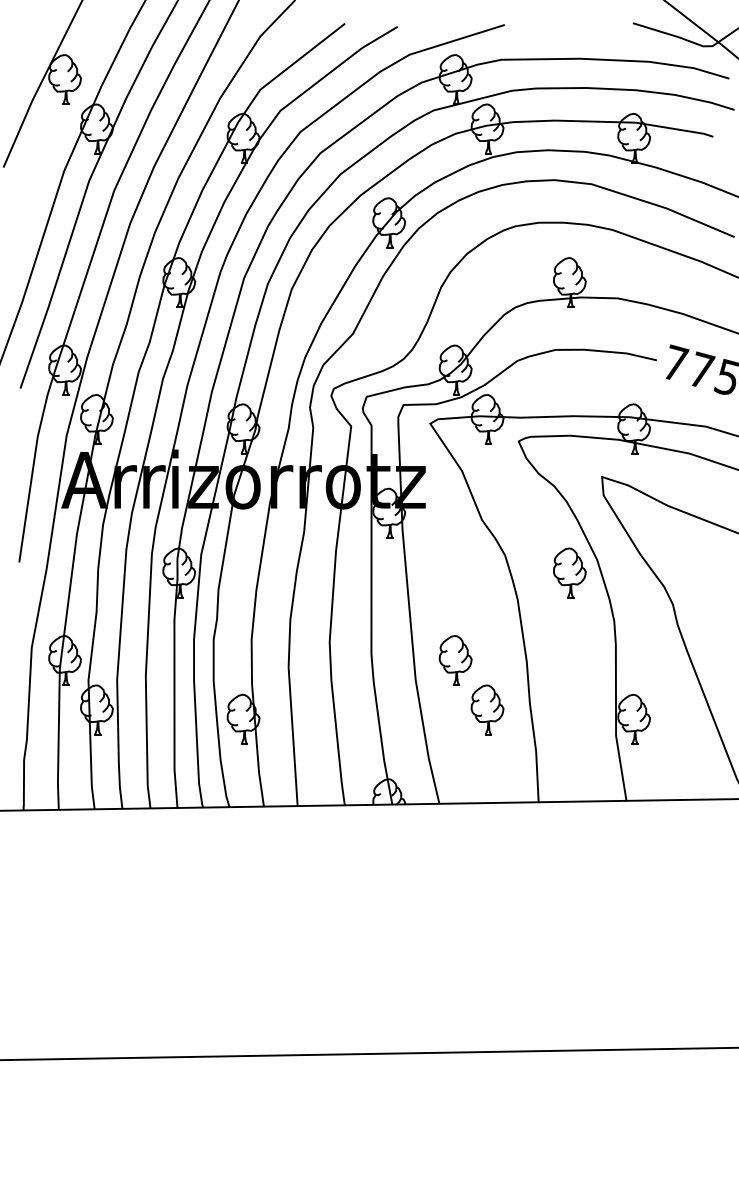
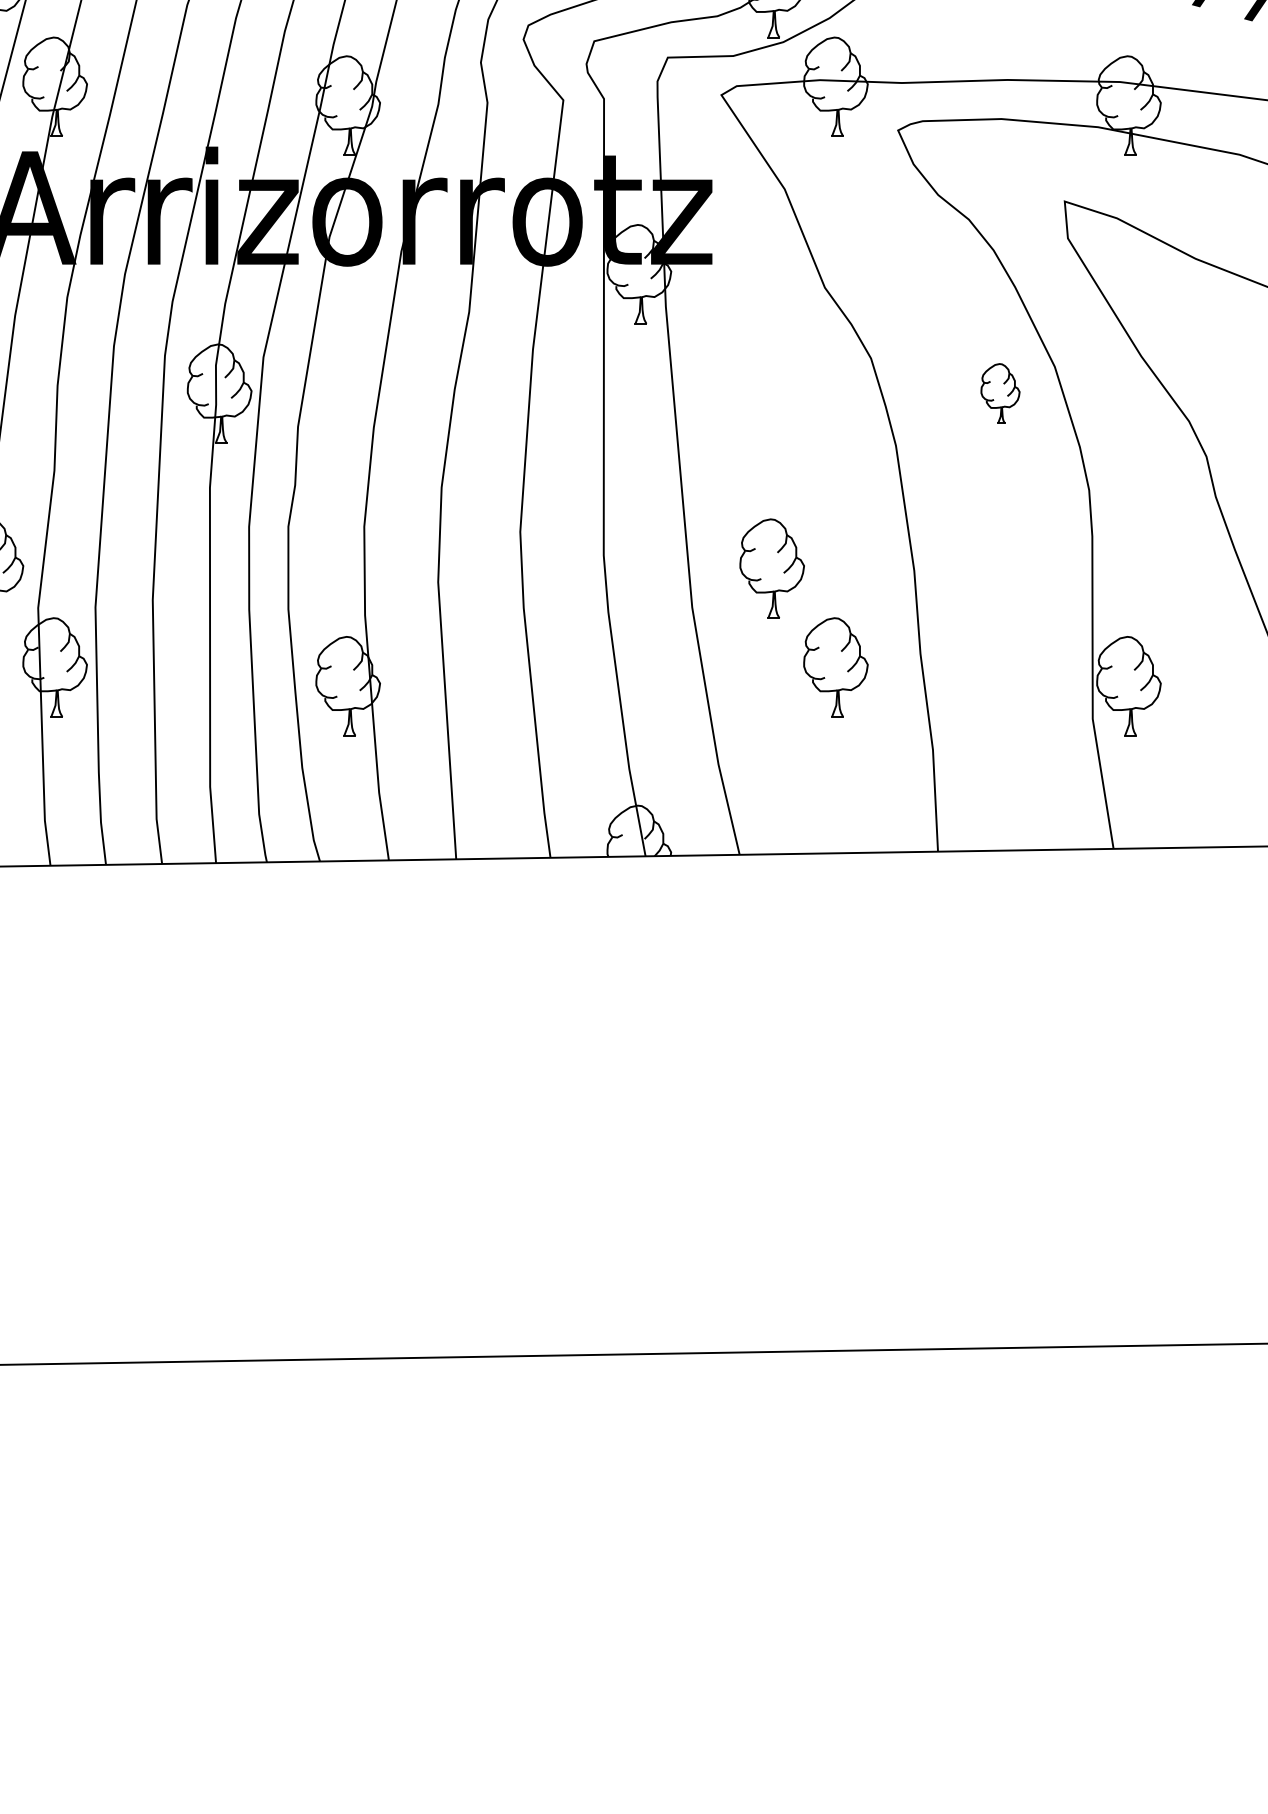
part: (569, 572) -> (999, 392), size x0.6

